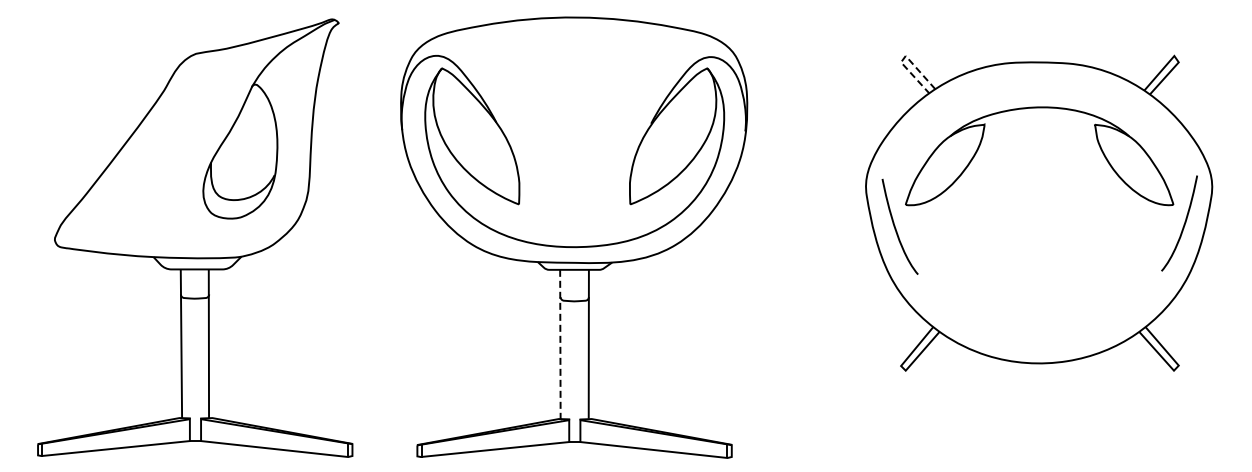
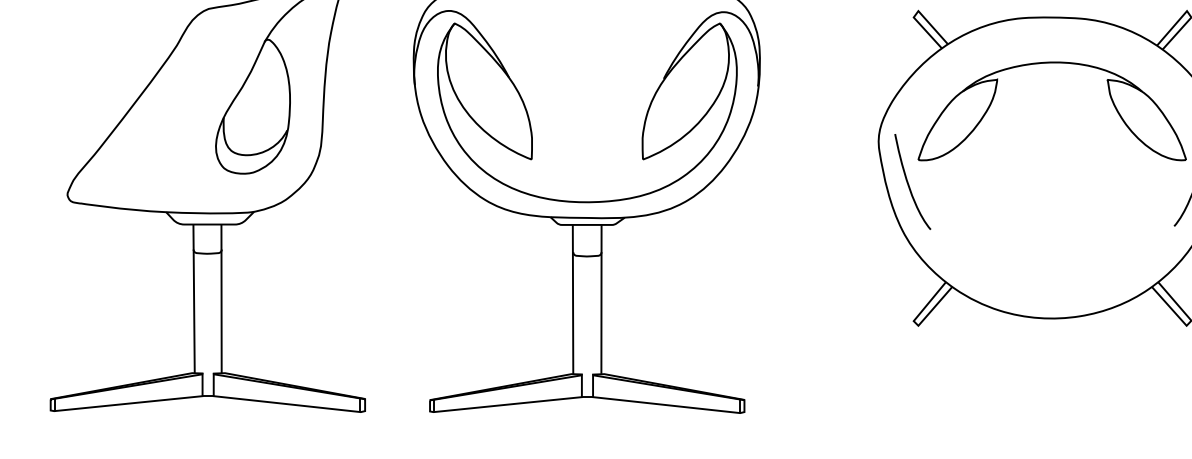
line: (904, 58) -> (917, 13), dashed -> solid
line: (560, 345) -> (573, 300), dashed -> solid

